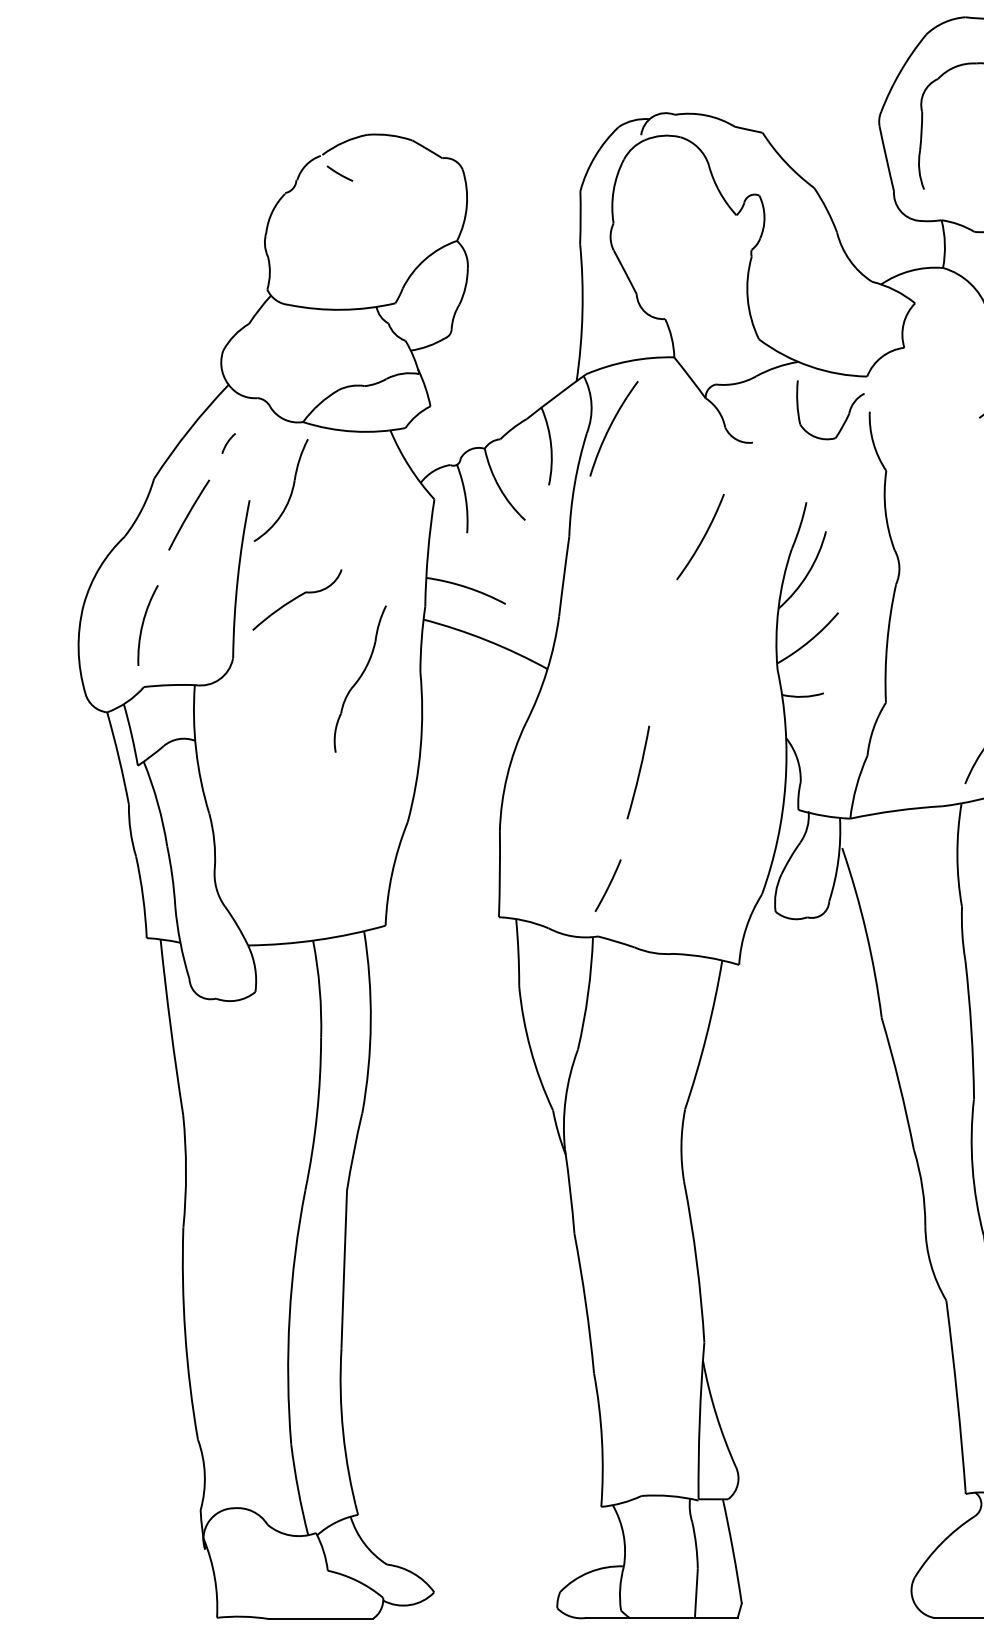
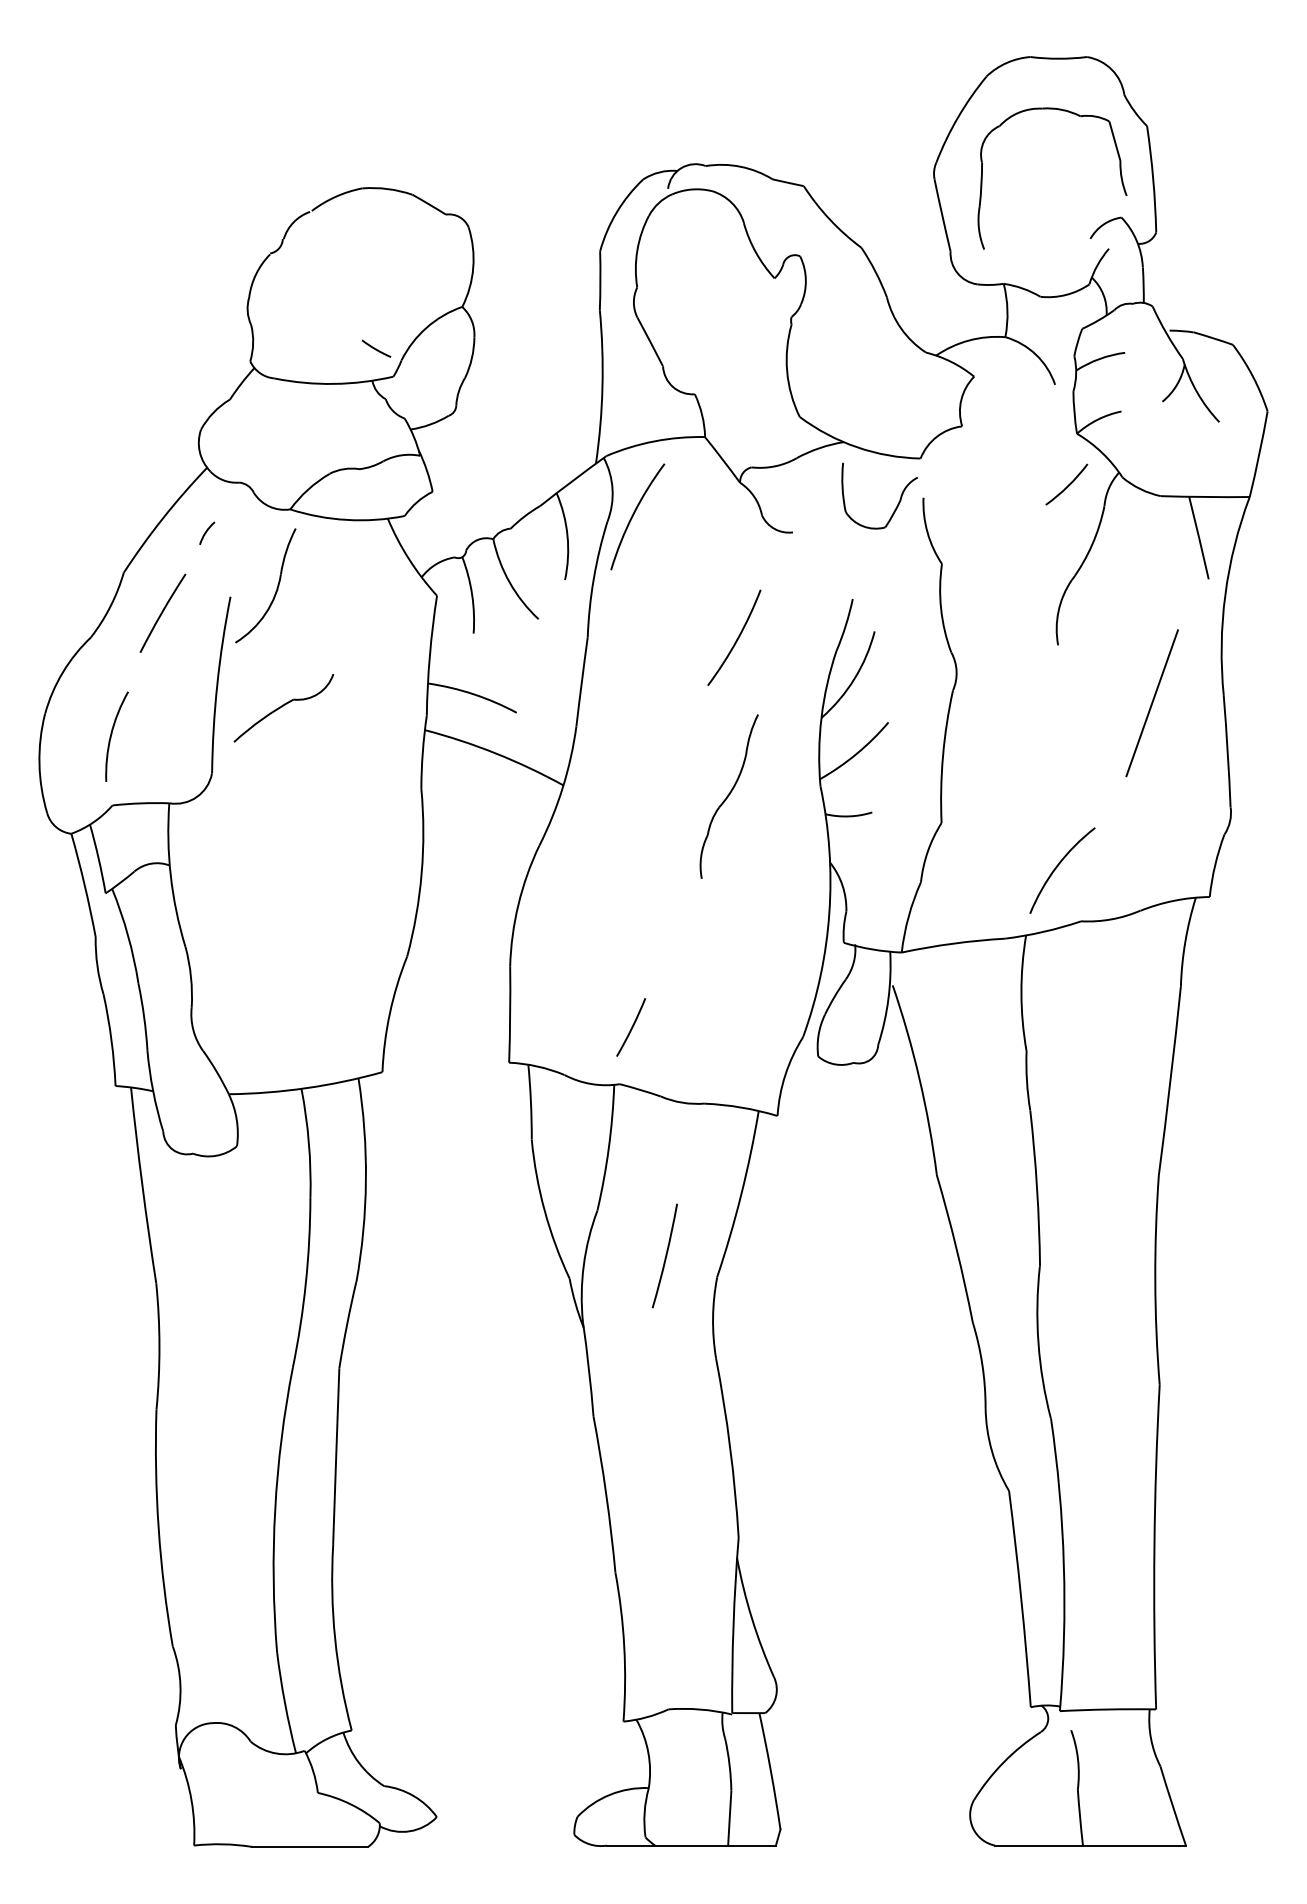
arc: (339, 173) -> (376, 348), moved
part: (359, 679) -> (728, 796), moved
arc: (638, 772) -> (665, 1255), moved

